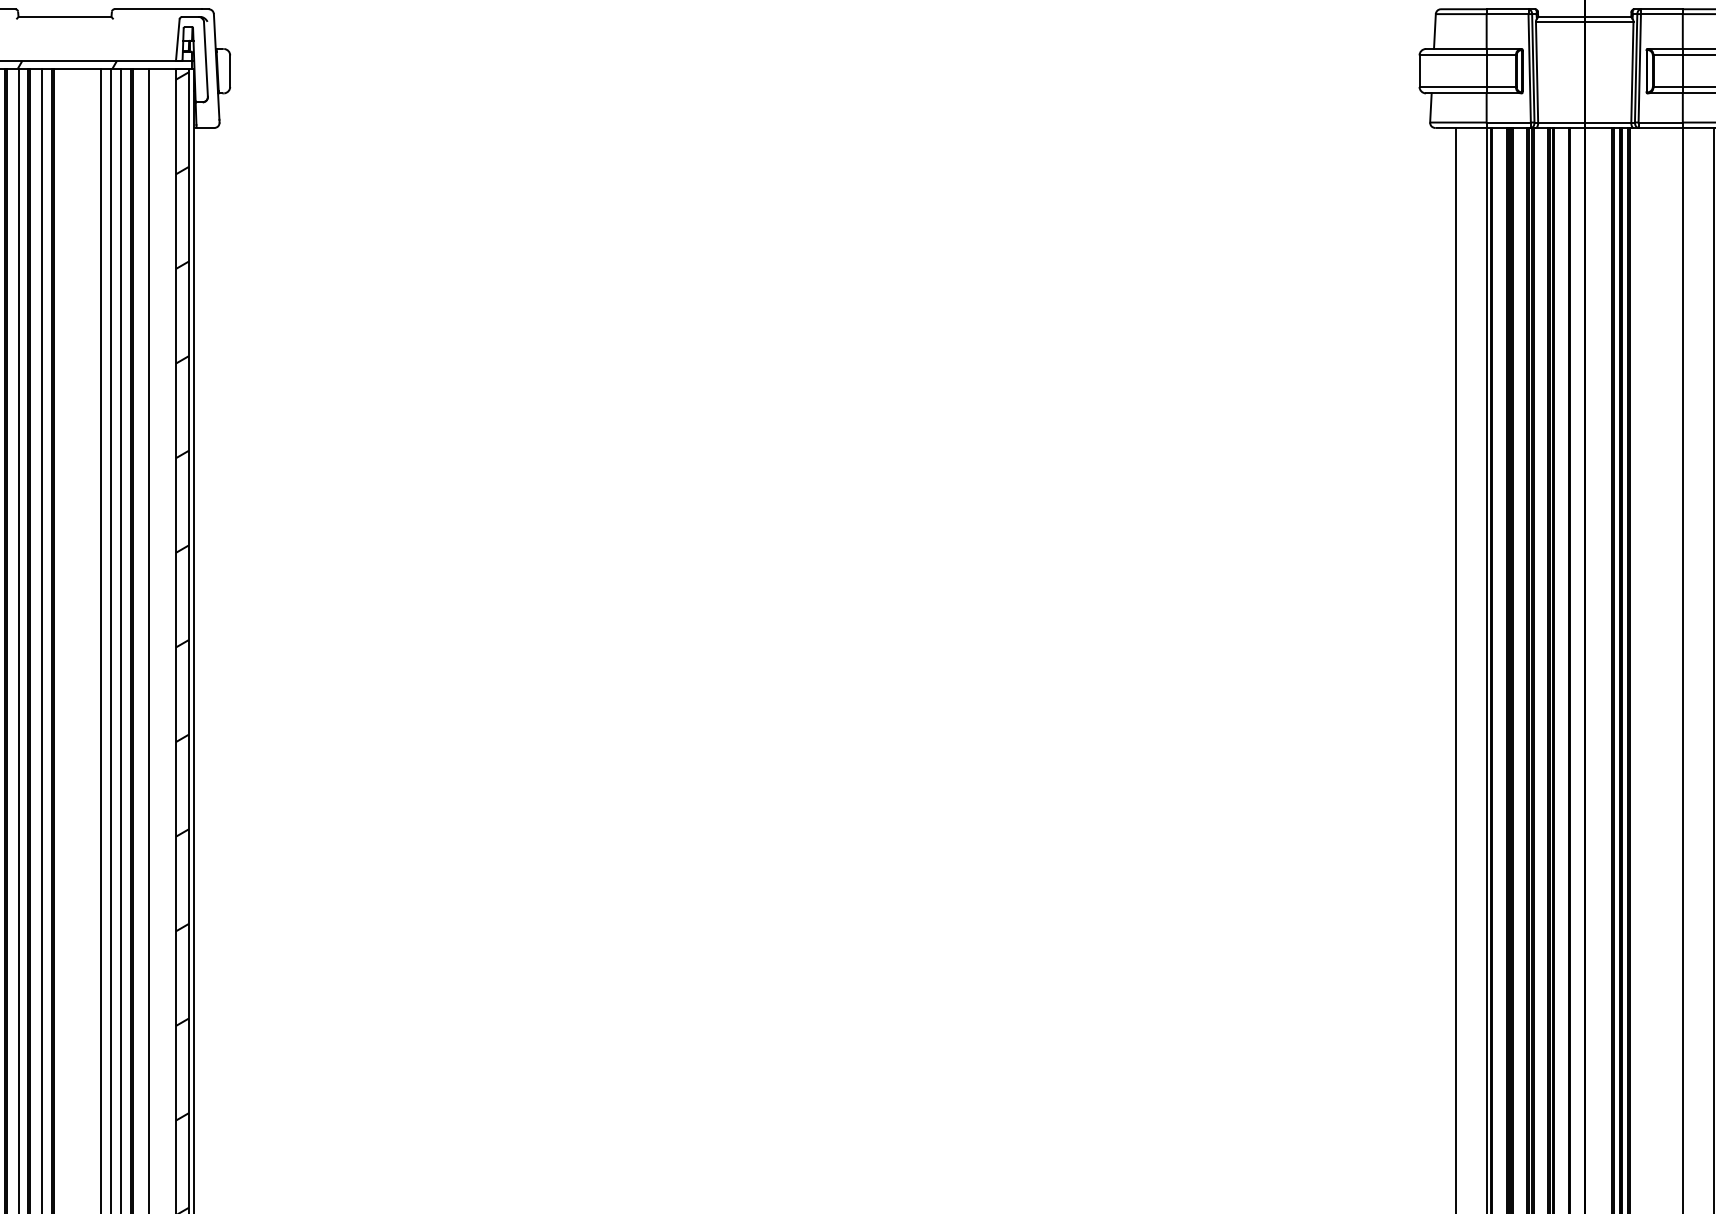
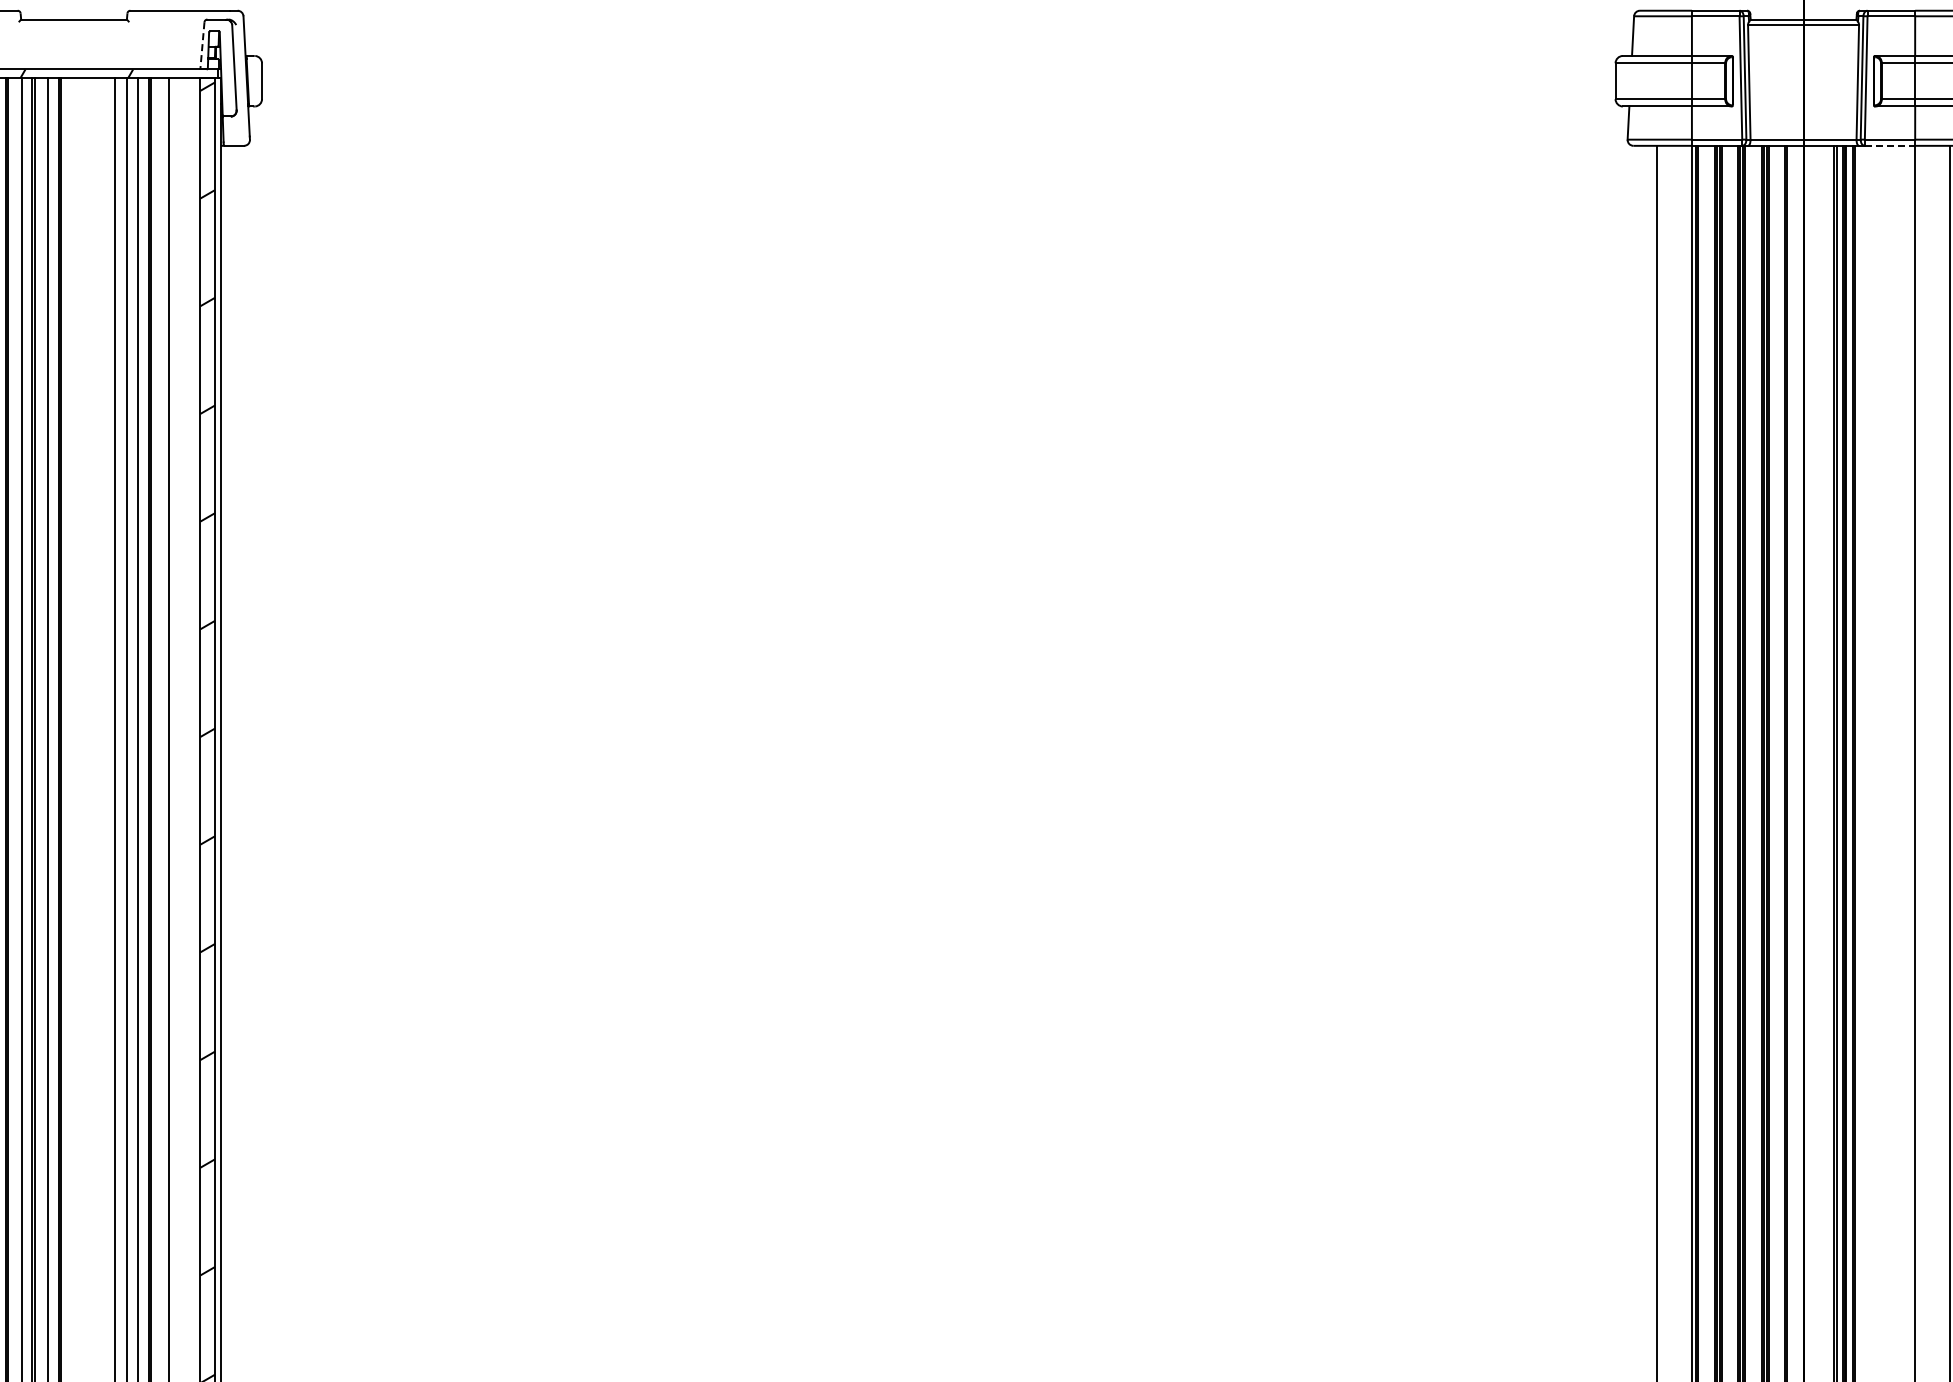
line: (177, 39) -> (202, 45), solid -> dashed
line: (1661, 127) -> (1890, 145), solid -> dashed

